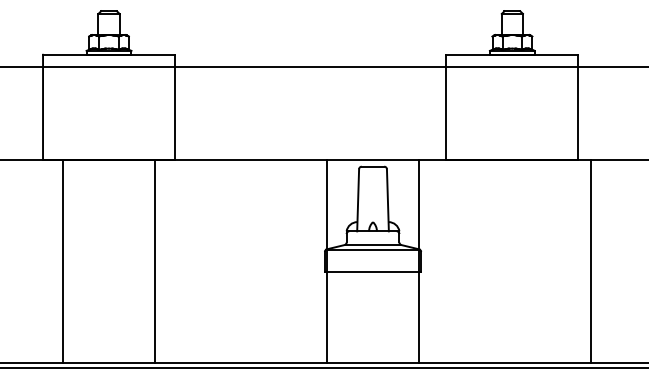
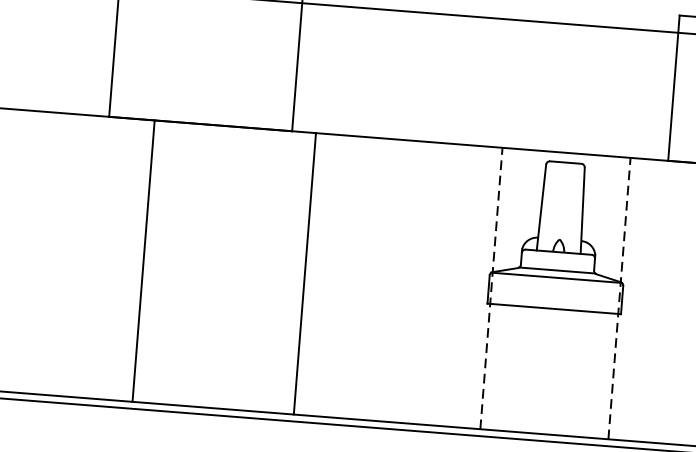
line: (62, 260) -> (143, 260), moved
line: (155, 260) -> (305, 272), moved
line: (326, 261) -> (490, 288), solid -> dashed
line: (419, 261) -> (619, 299), solid -> dashed

